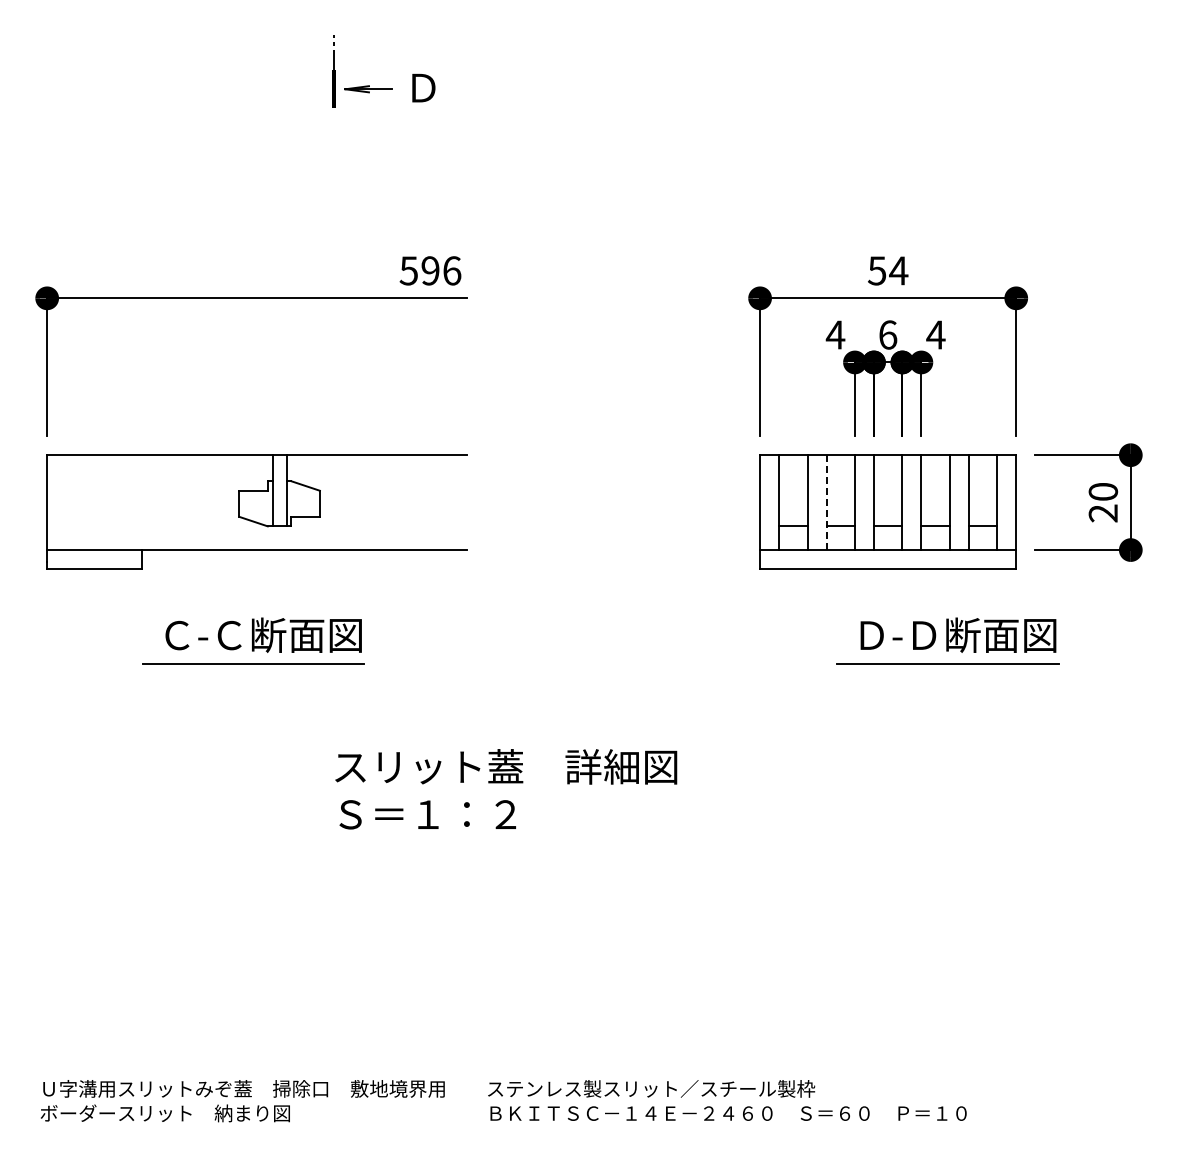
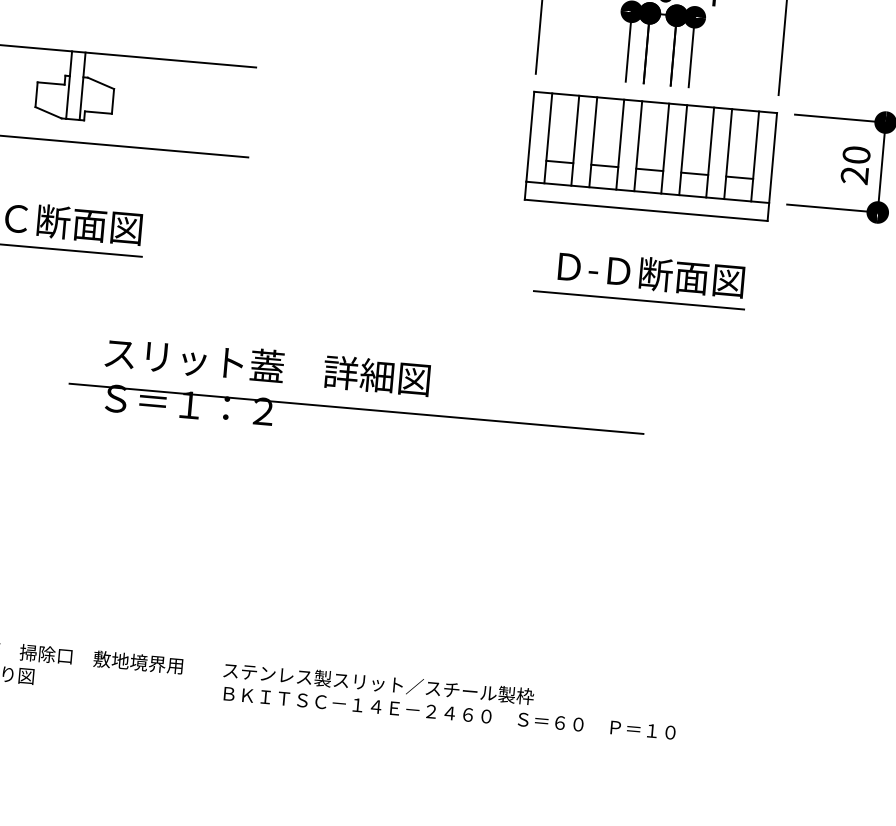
line: (826, 503) -> (593, 143), dashed -> solid
text: (958, 634) -> (651, 273), moved
line: (947, 663) -> (638, 299), moved
line: (602, 803) -> (355, 408), added

